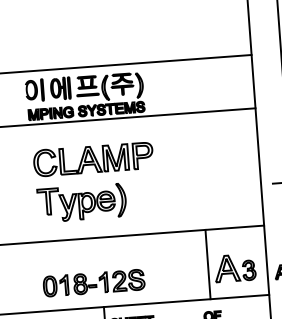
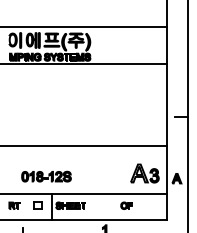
part: (100, 191) -> (55, 113), removed
line: (208, 264) -> (126, 169), removed
part: (94, 282) -> (46, 176), size x0.7

